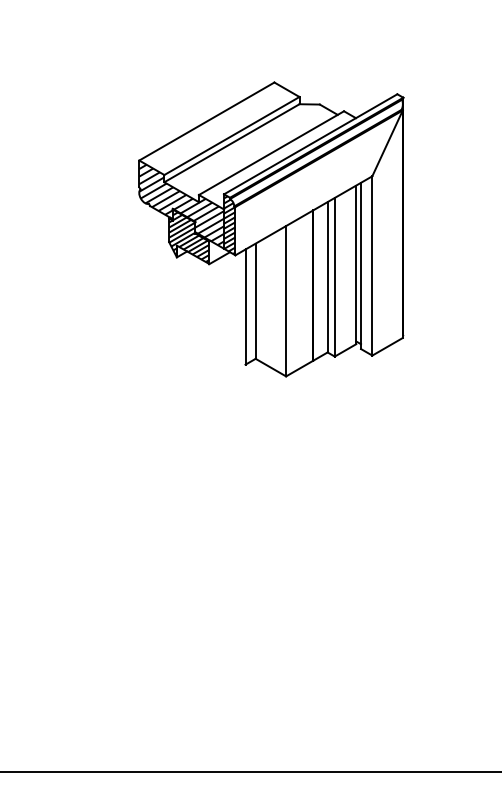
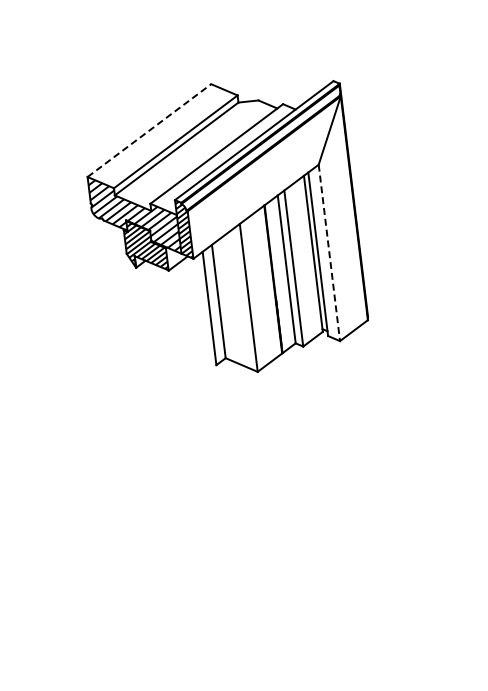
line: (207, 121) -> (150, 130), solid -> dashed
line: (372, 265) -> (329, 252), solid -> dashed

